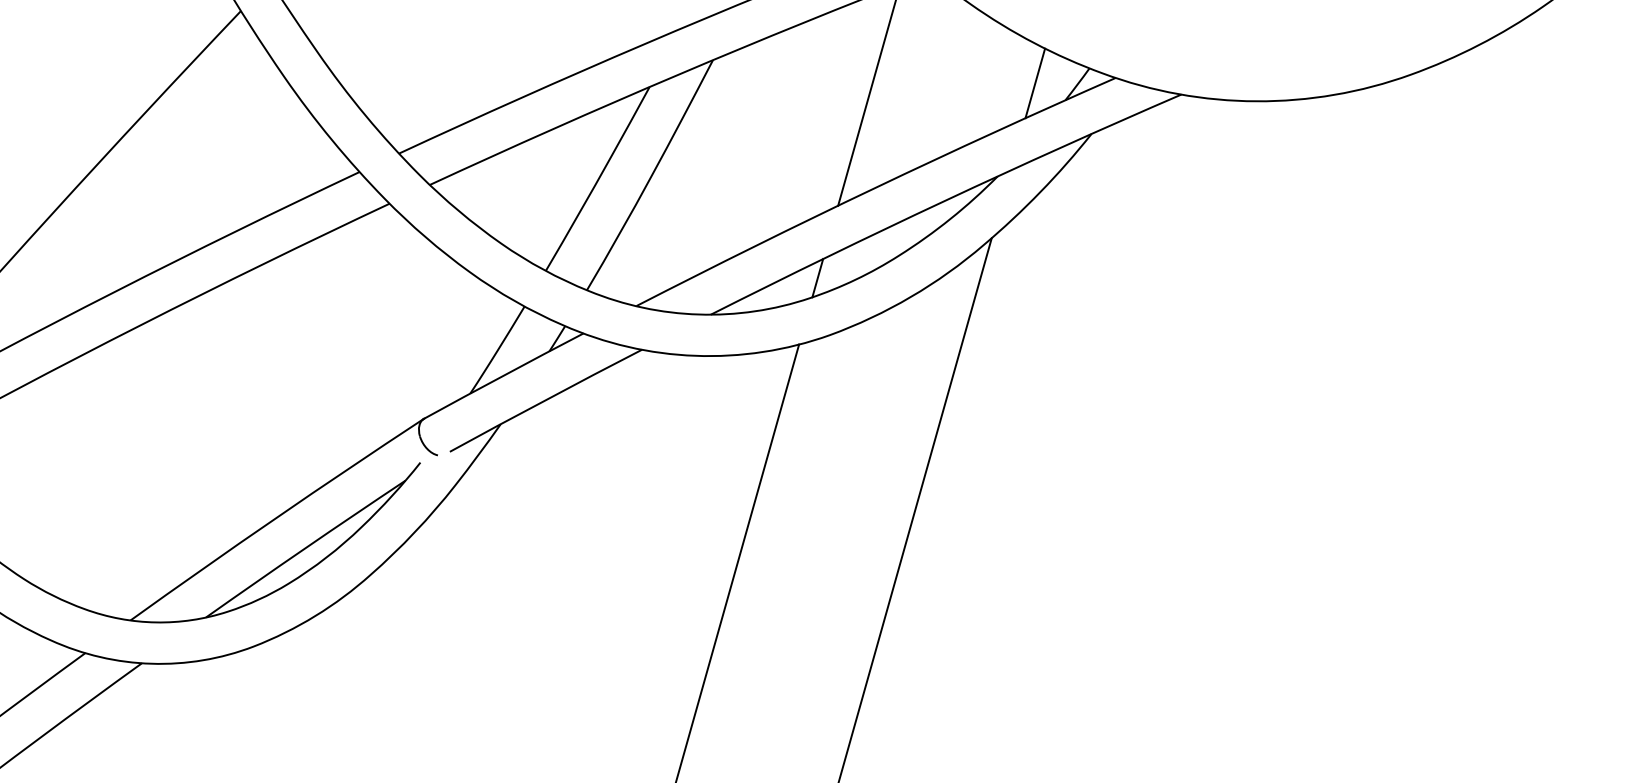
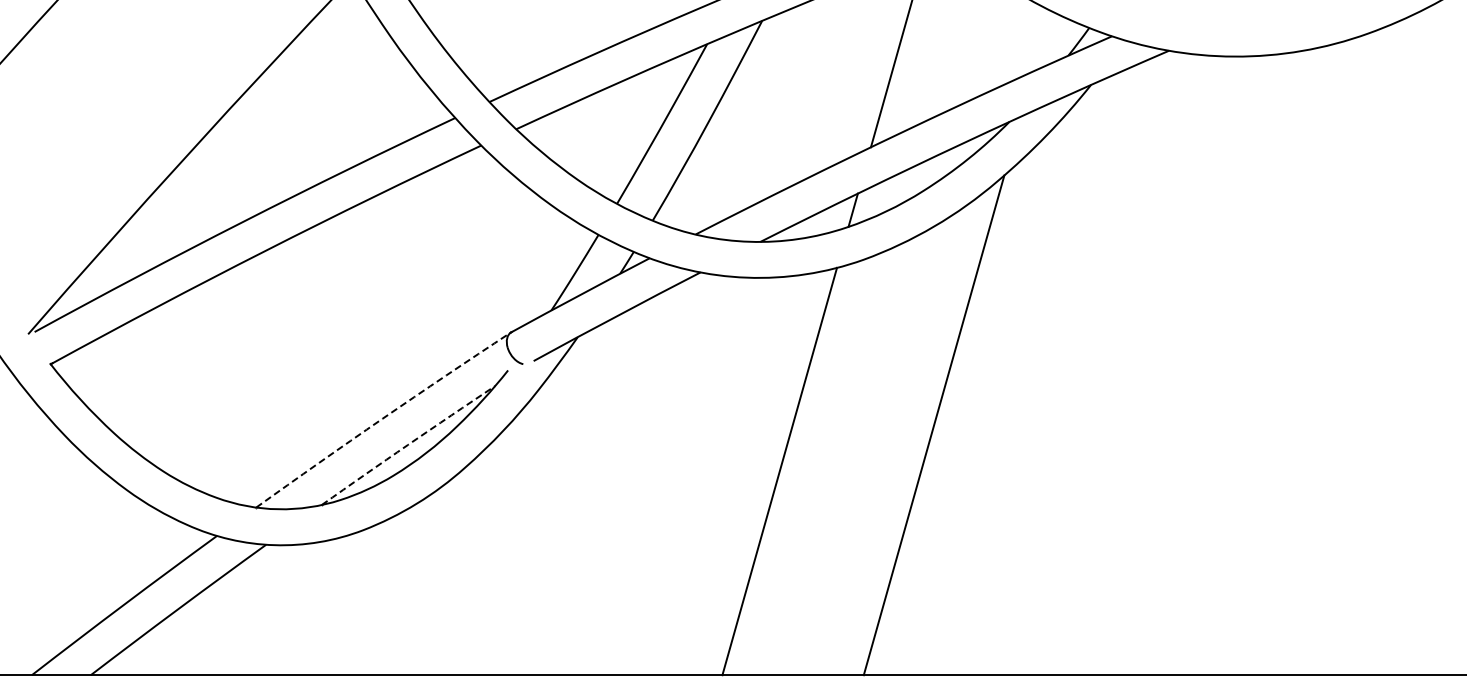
line: (1034, 82) -> (1041, 40), removed
line: (275, 517) -> (382, 418), solid -> dashed
line: (305, 547) -> (408, 444), solid -> dashed

